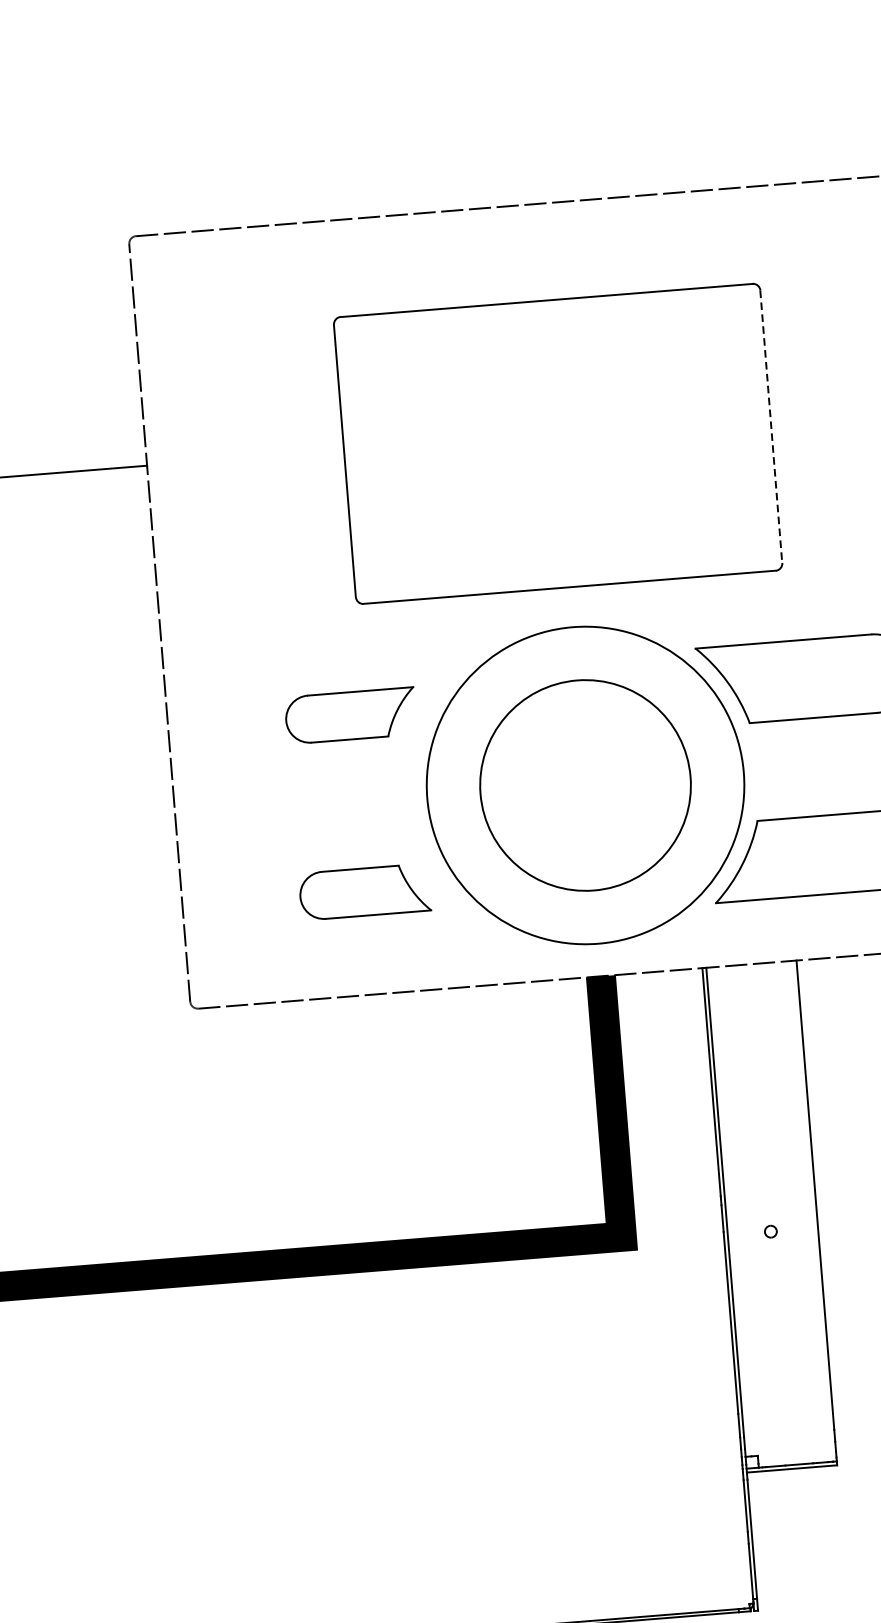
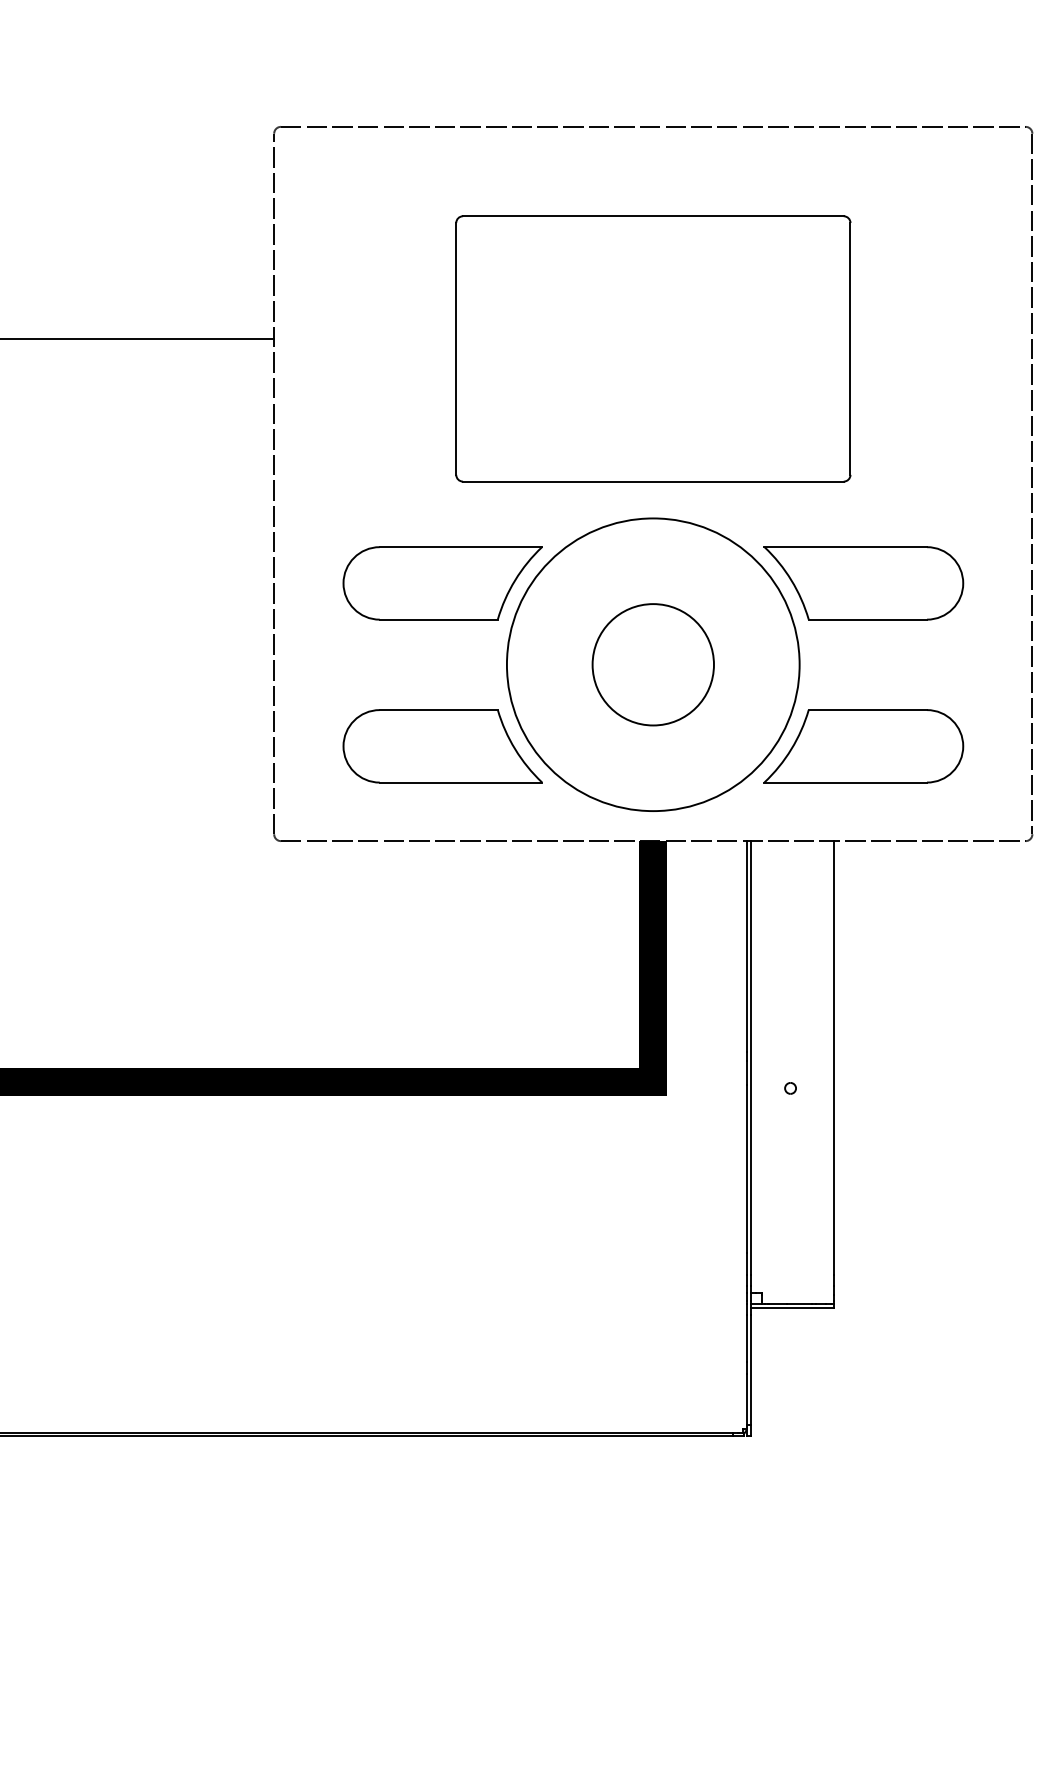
line: (771, 426) -> (850, 348), dashed -> solid
part: (350, 715) -> (442, 583), size x1.67
circle: (584, 785) -> (652, 664), size x0.62
part: (364, 892) -> (442, 746), size x1.67

